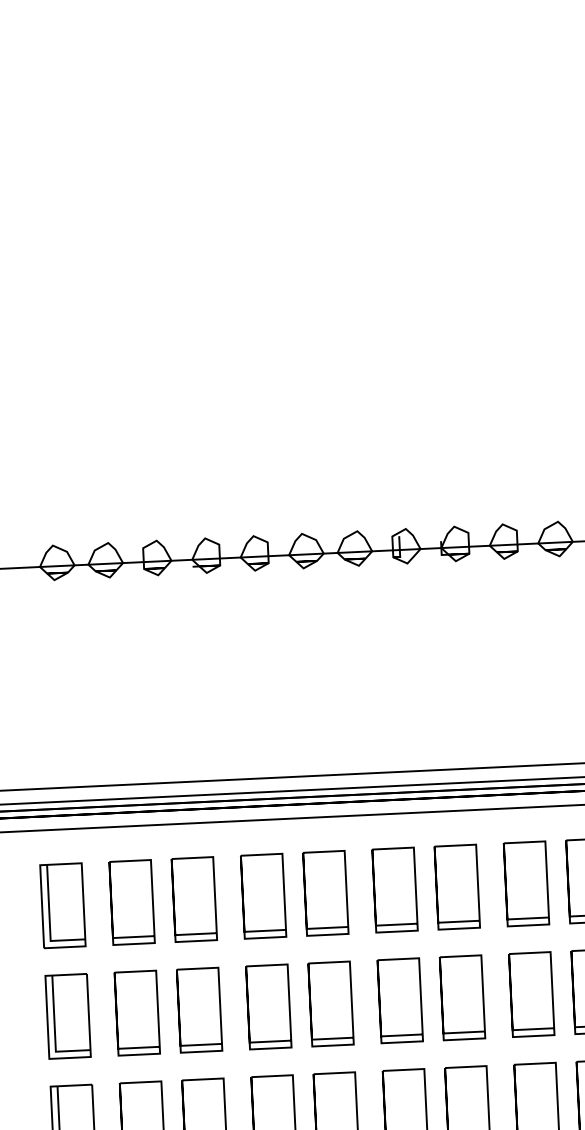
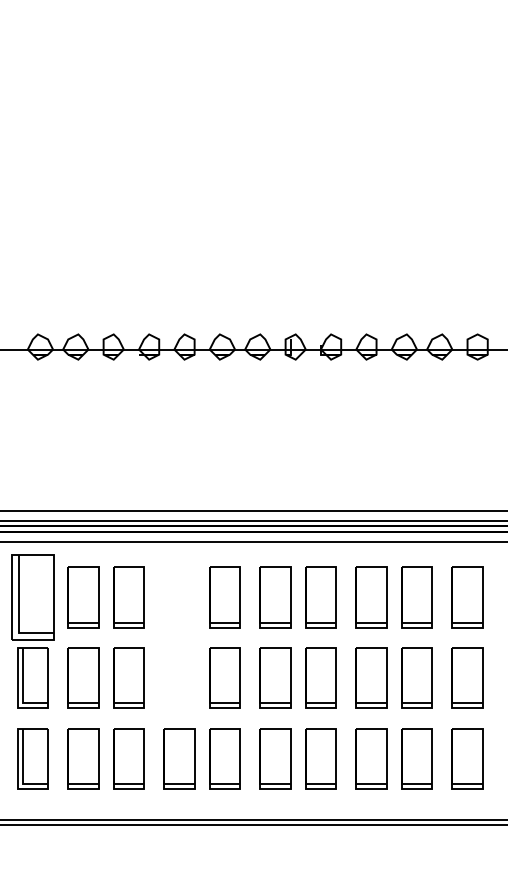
curve: (243, 897) -> (164, 597), removed
part: (62, 906) -> (32, 597), size x1.4
curve: (248, 1007) -> (164, 677), removed

